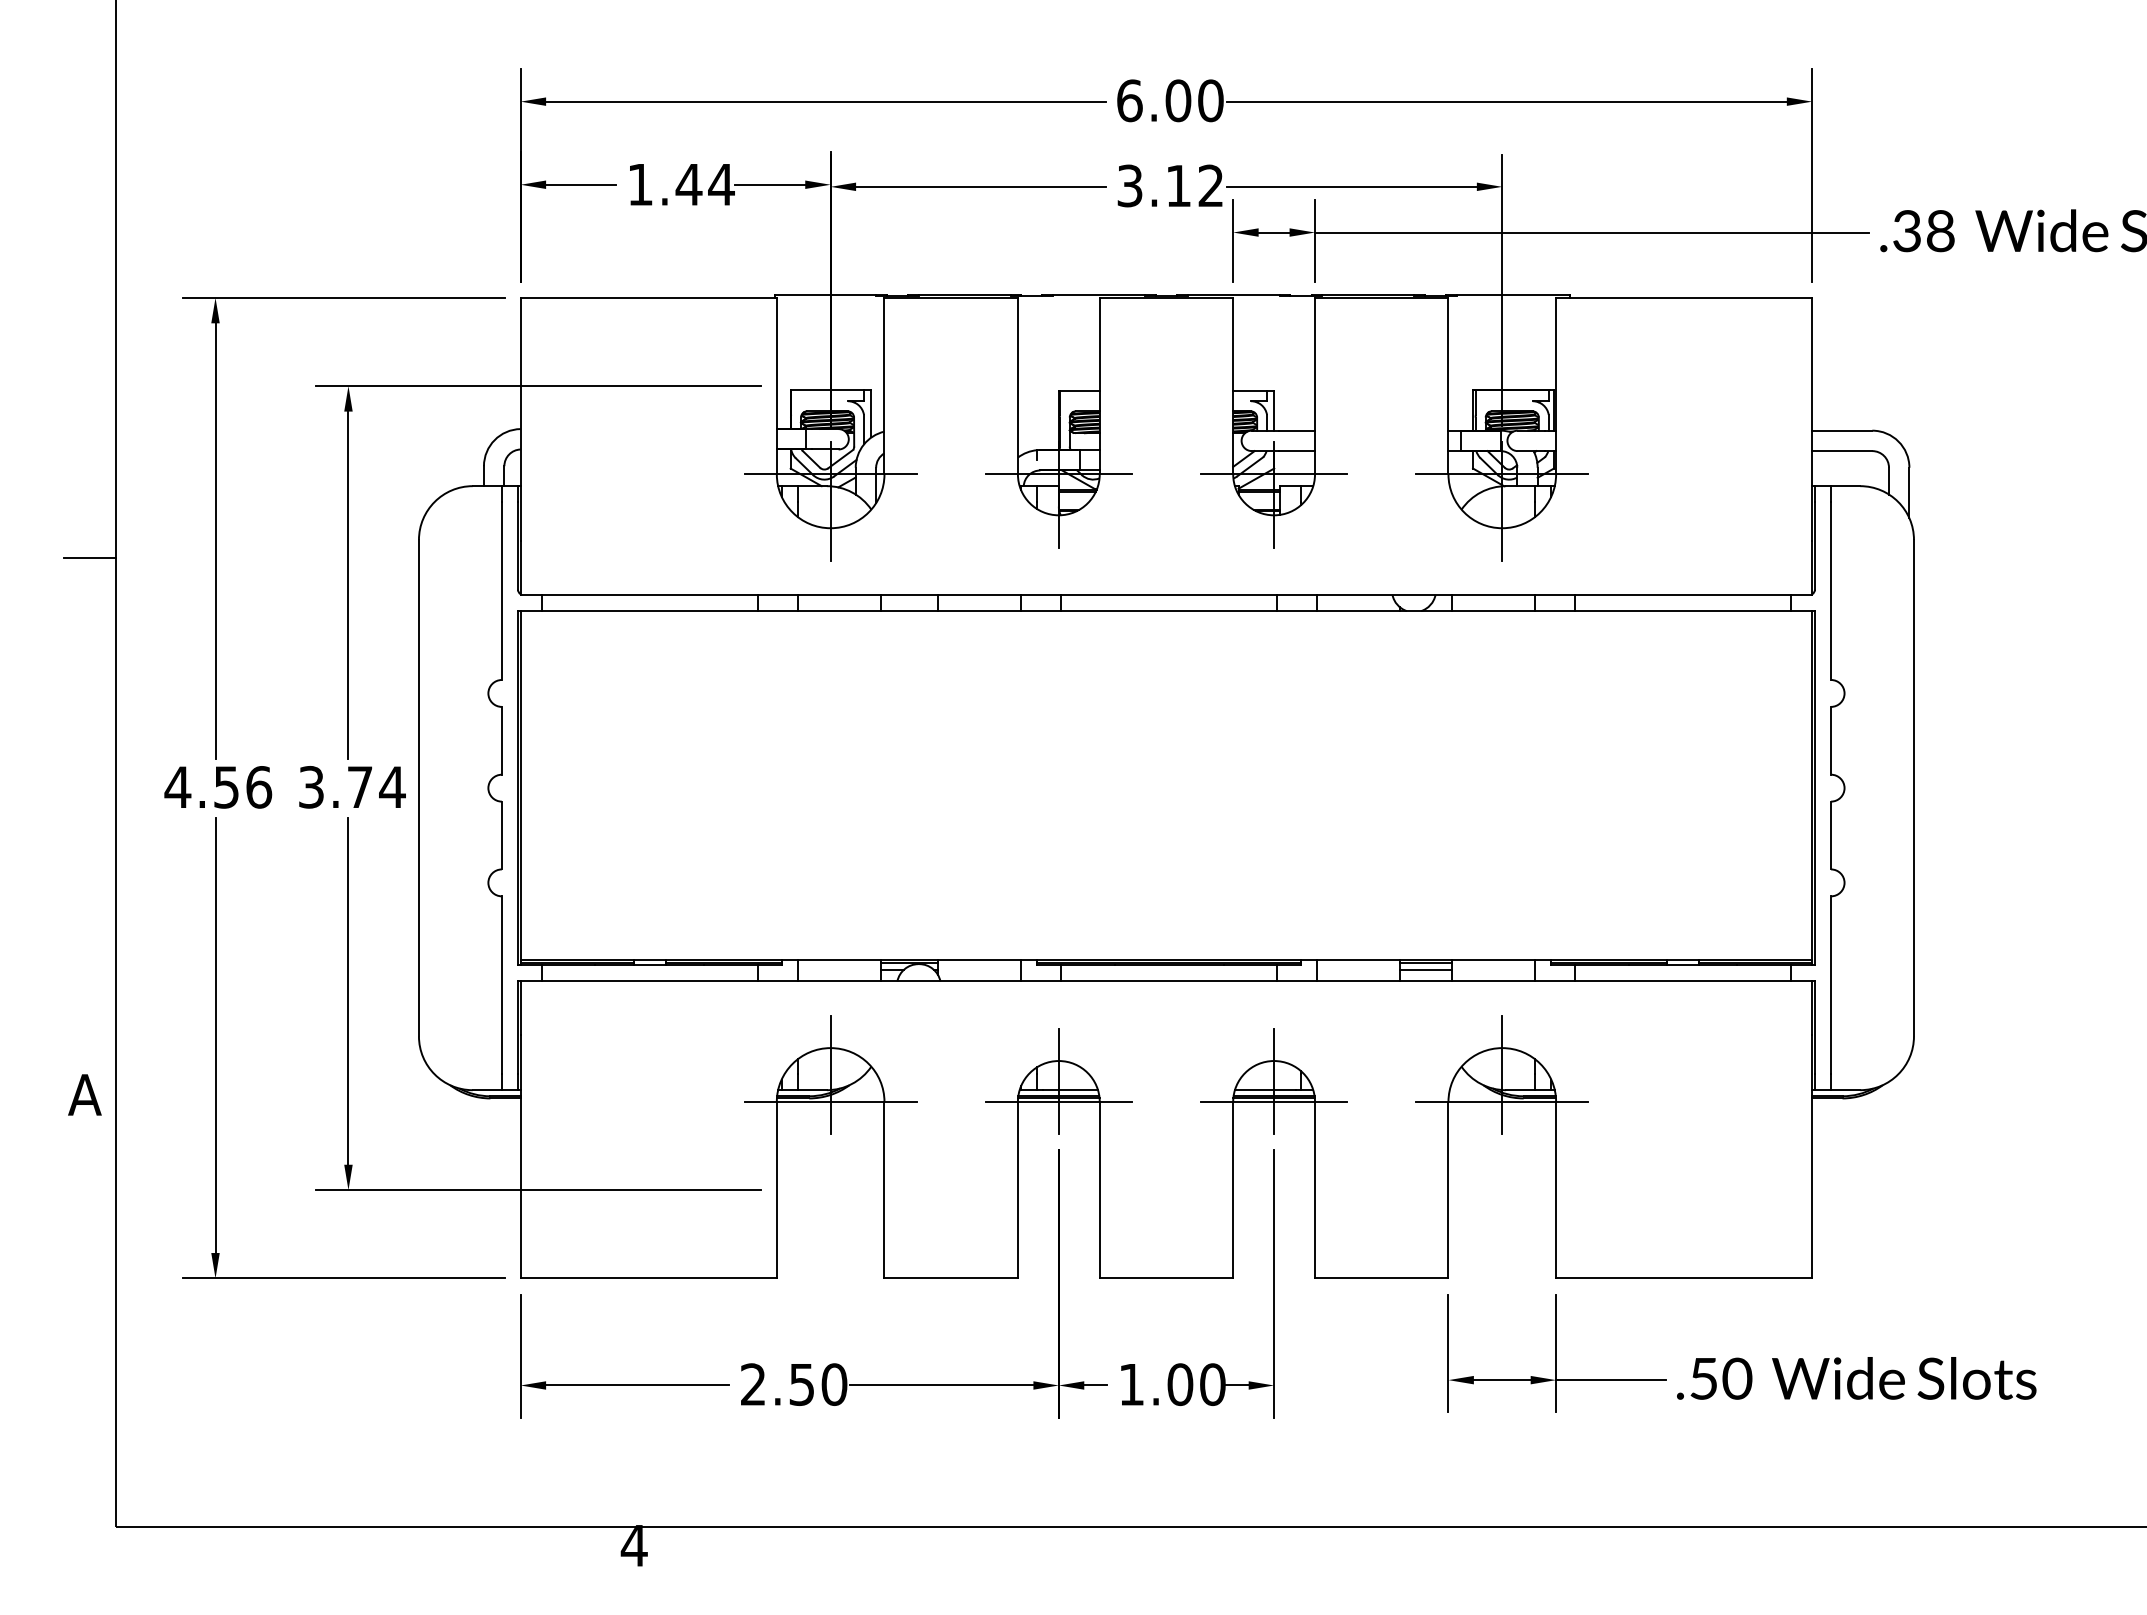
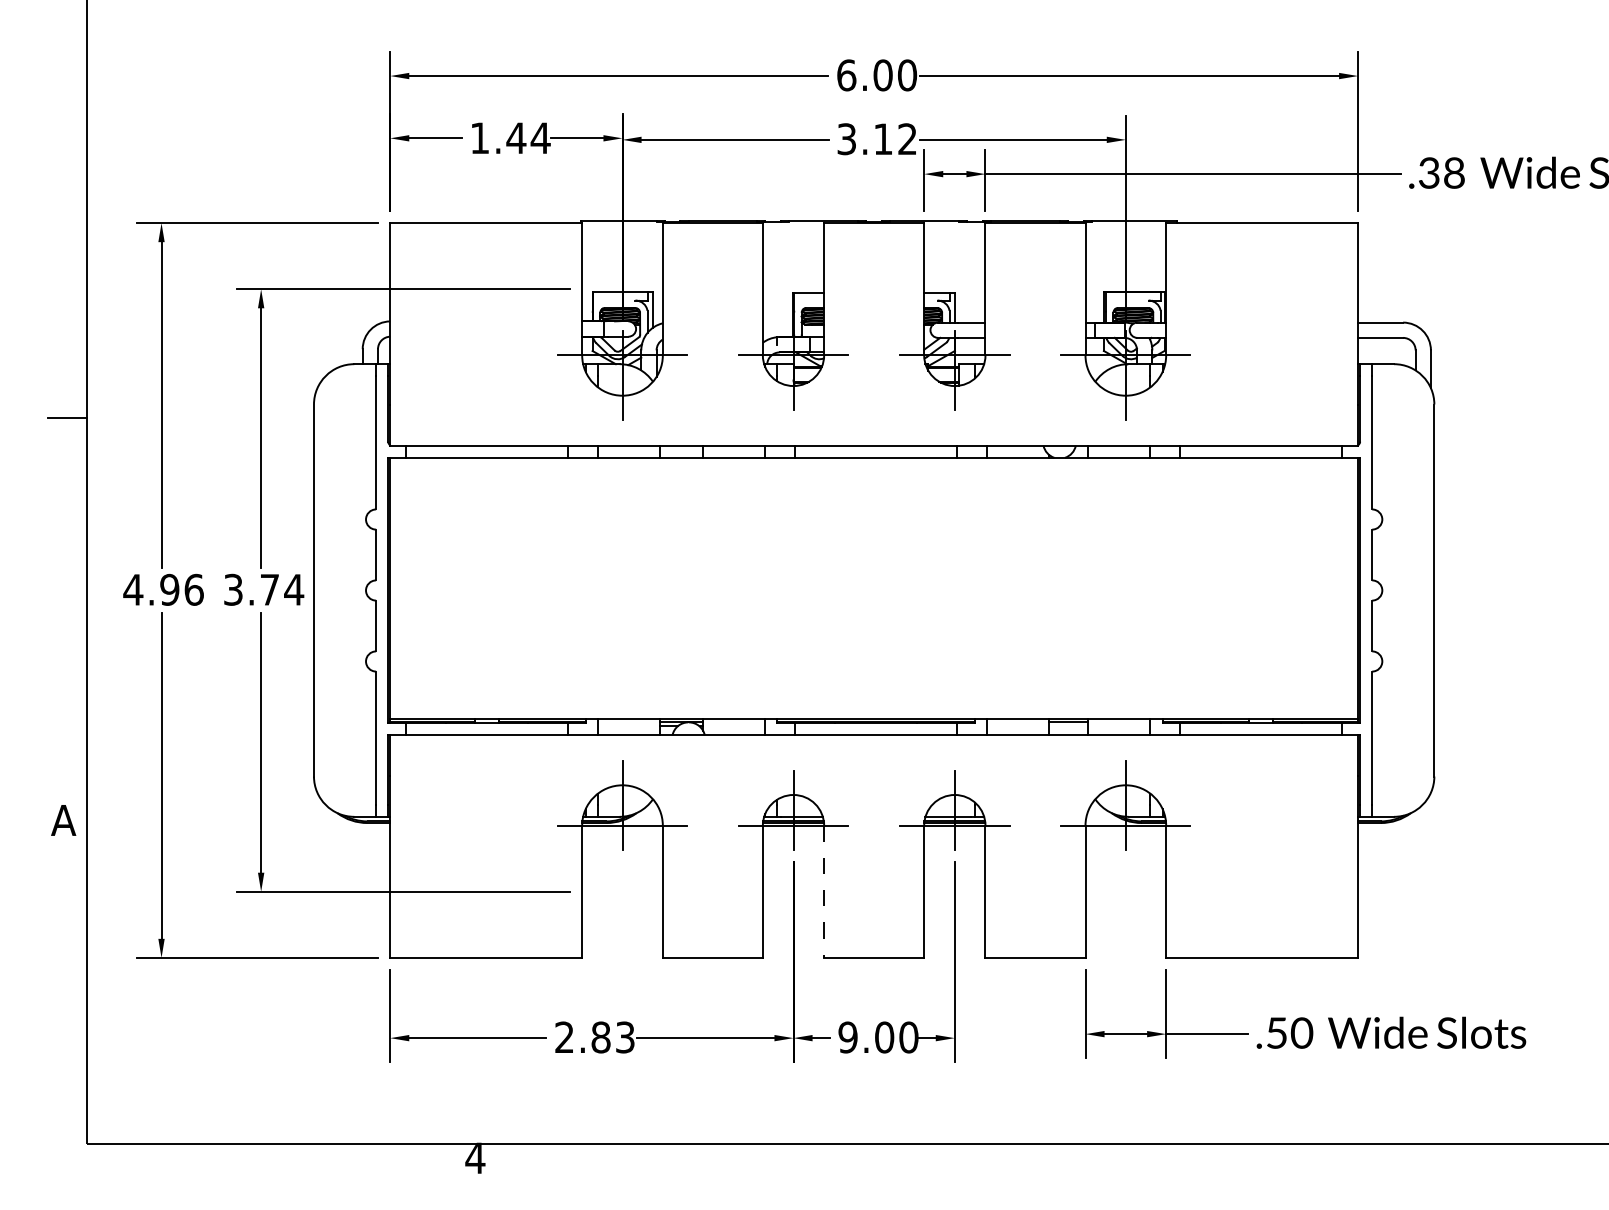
text: (226, 787) -> (169, 590), 4.56 -> 4.96
line: (1426, 969) -> (1069, 726), removed
line: (1099, 1190) -> (823, 892), solid -> dashed
text: (818, 1384) -> (613, 1037), 2.50 -> 2.83
text: (1131, 1384) -> (847, 1037), 1.00 -> 9.00

